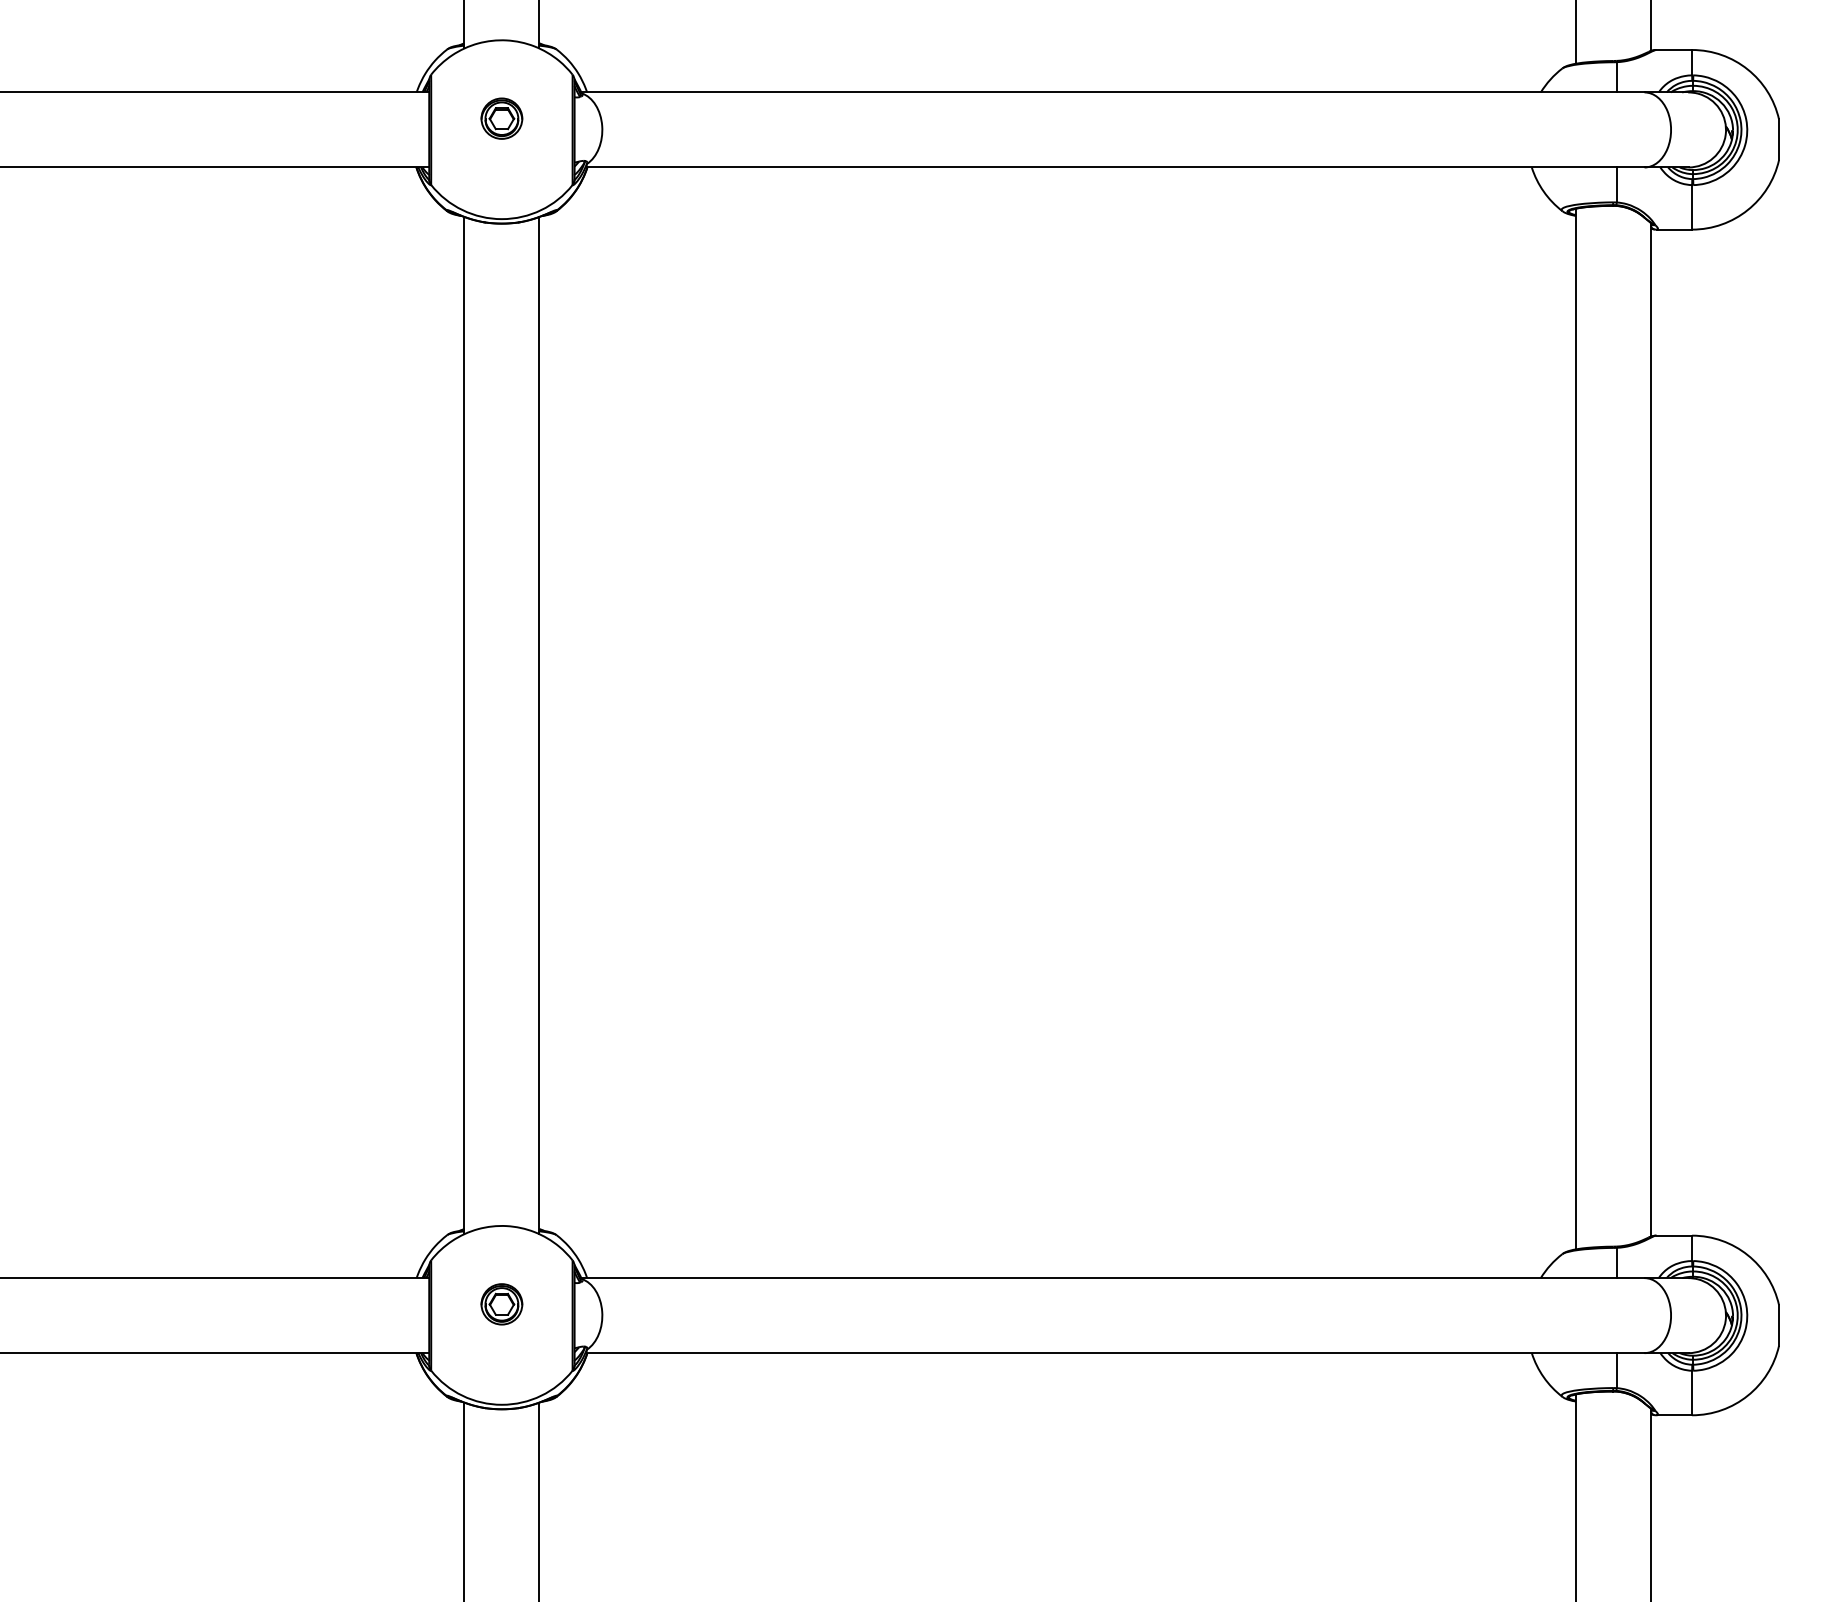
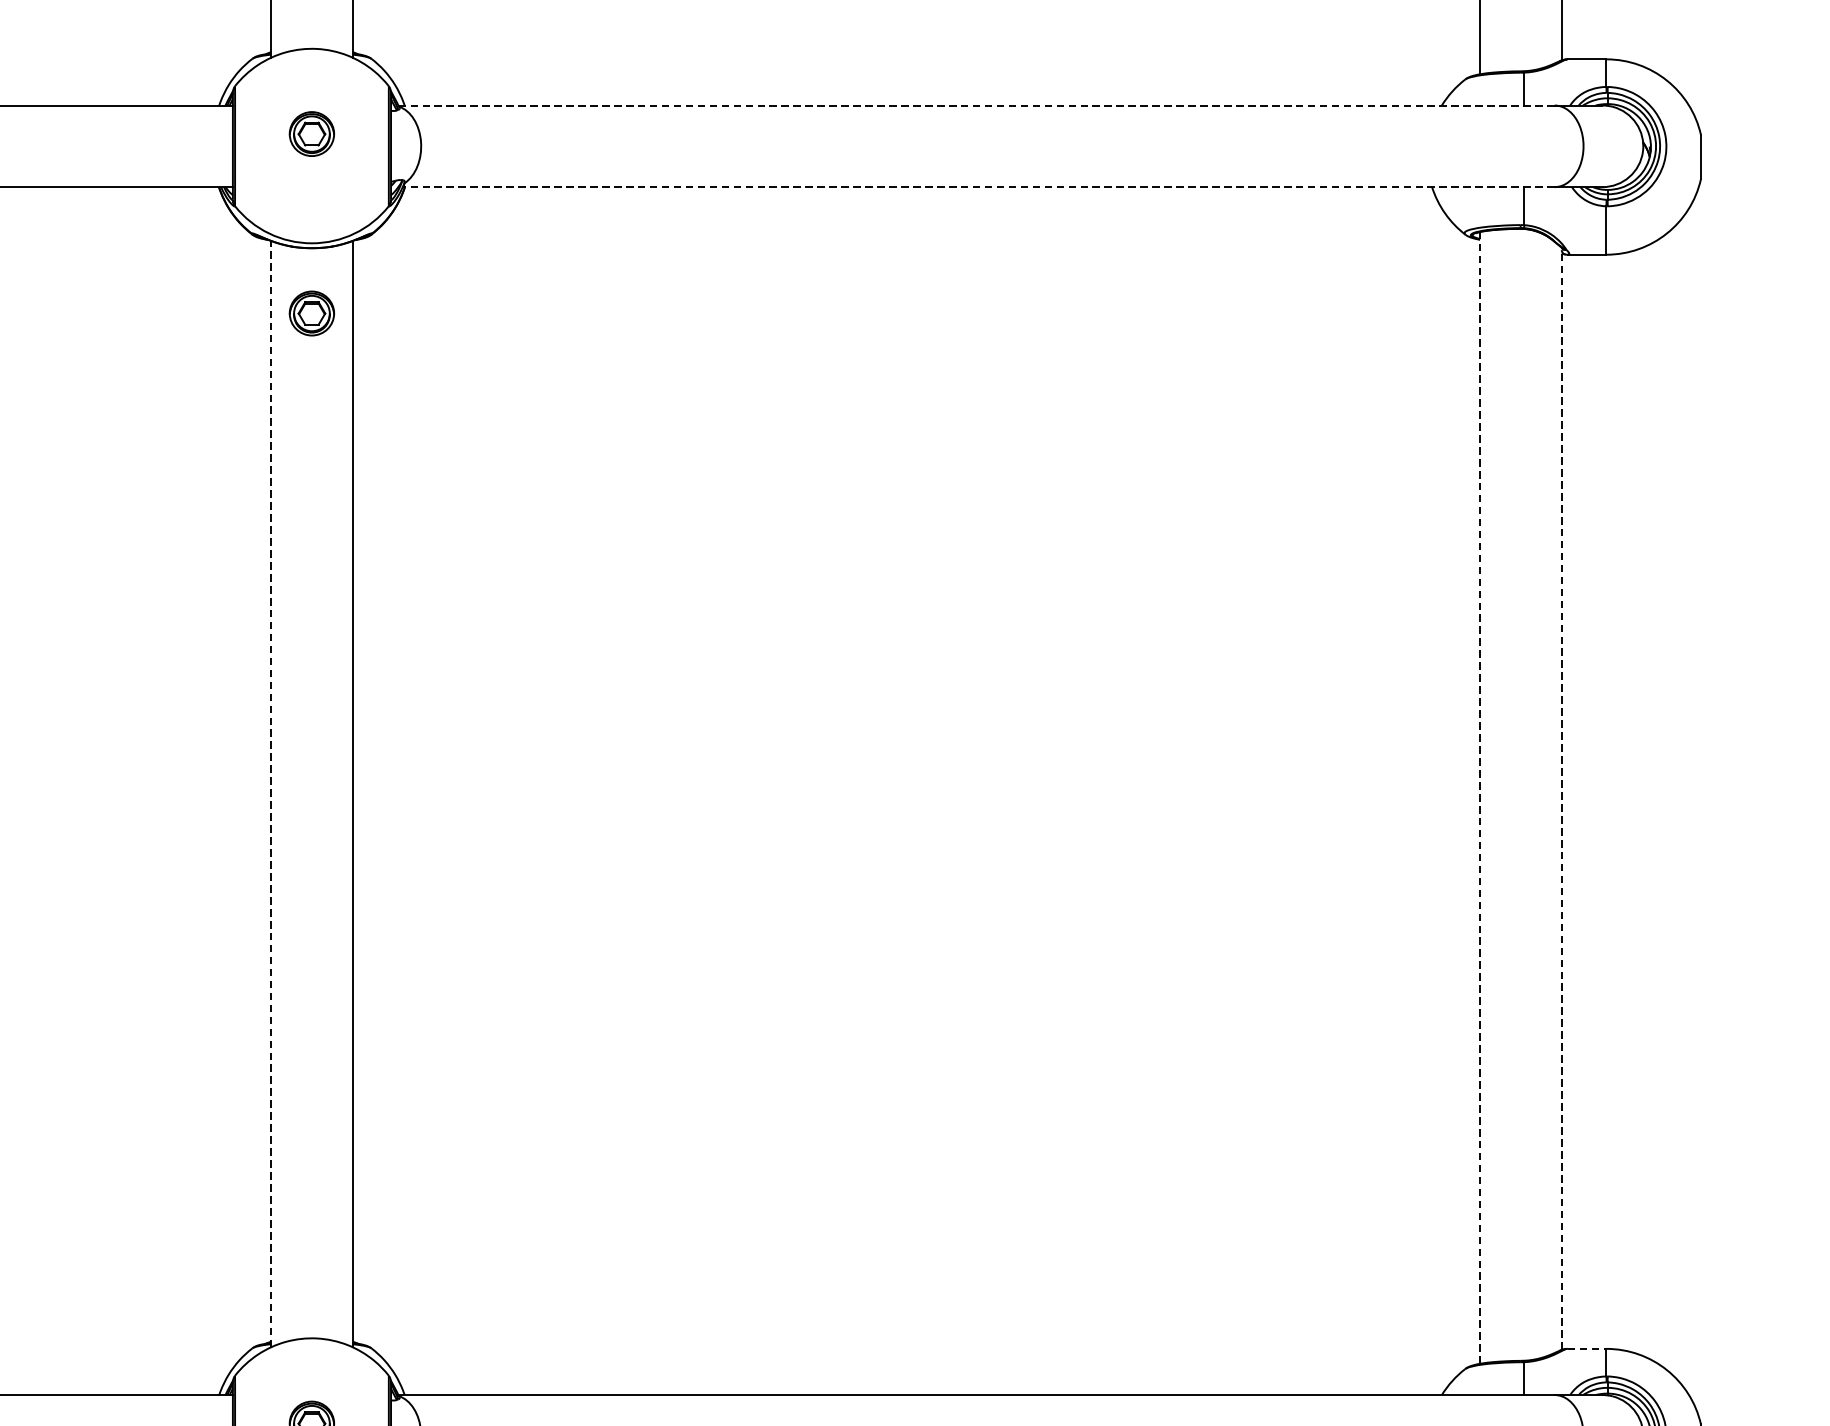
line: (1112, 92) -> (976, 105), solid -> dashed
line: (1115, 167) -> (979, 187), solid -> dashed
part: (501, 283) -> (311, 313), added
line: (464, 725) -> (271, 794), solid -> dashed
line: (1575, 728) -> (1479, 797), solid -> dashed
line: (1650, 729) -> (1561, 798), solid -> dashed
line: (1674, 1235) -> (1587, 1348), solid -> dashed

